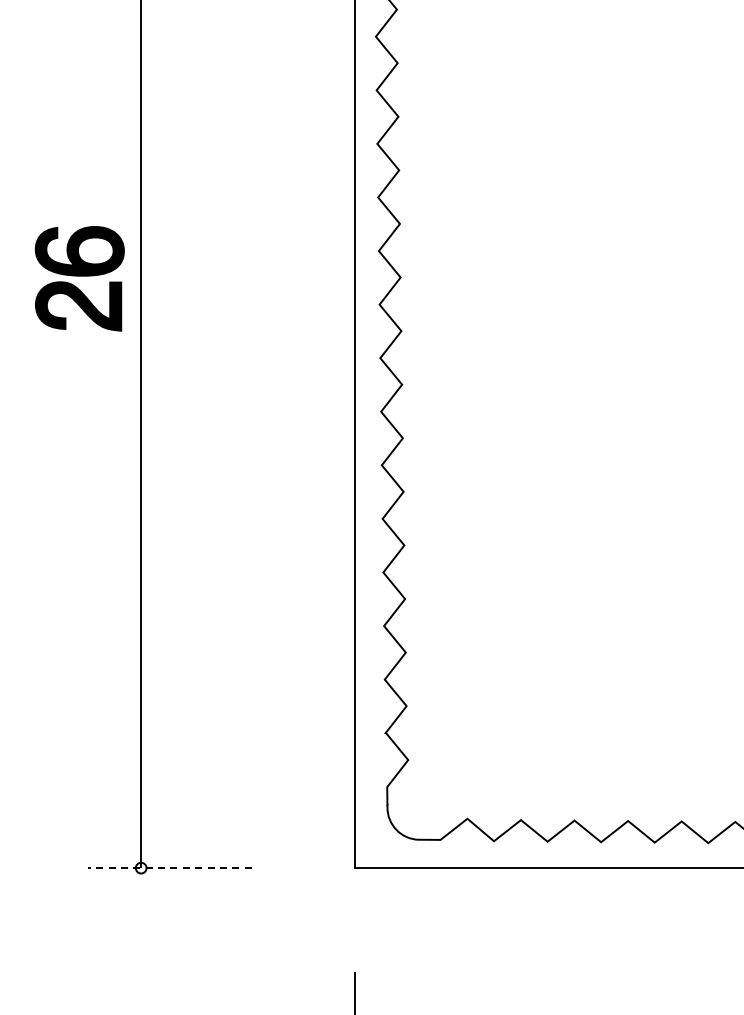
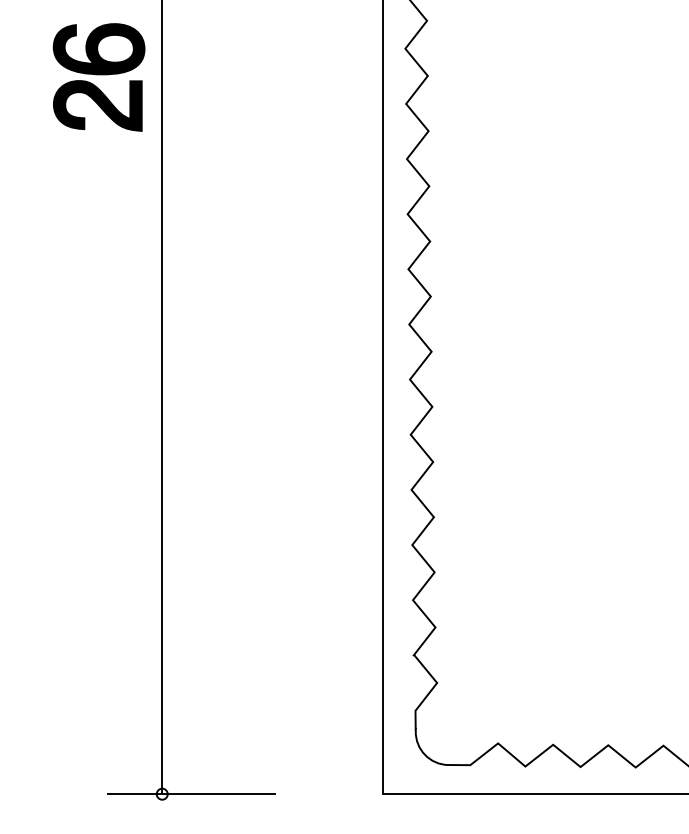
part: (79, 278) -> (98, 77), moved
line: (169, 868) -> (191, 794), dashed -> solid

